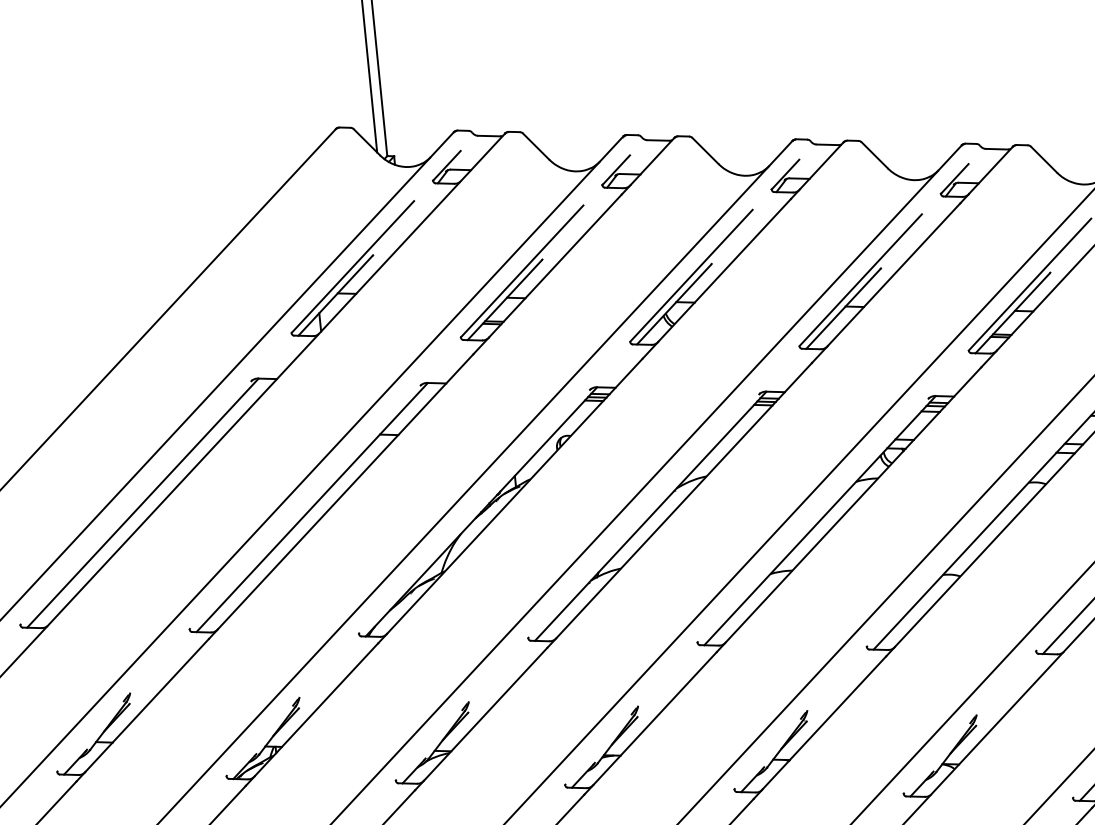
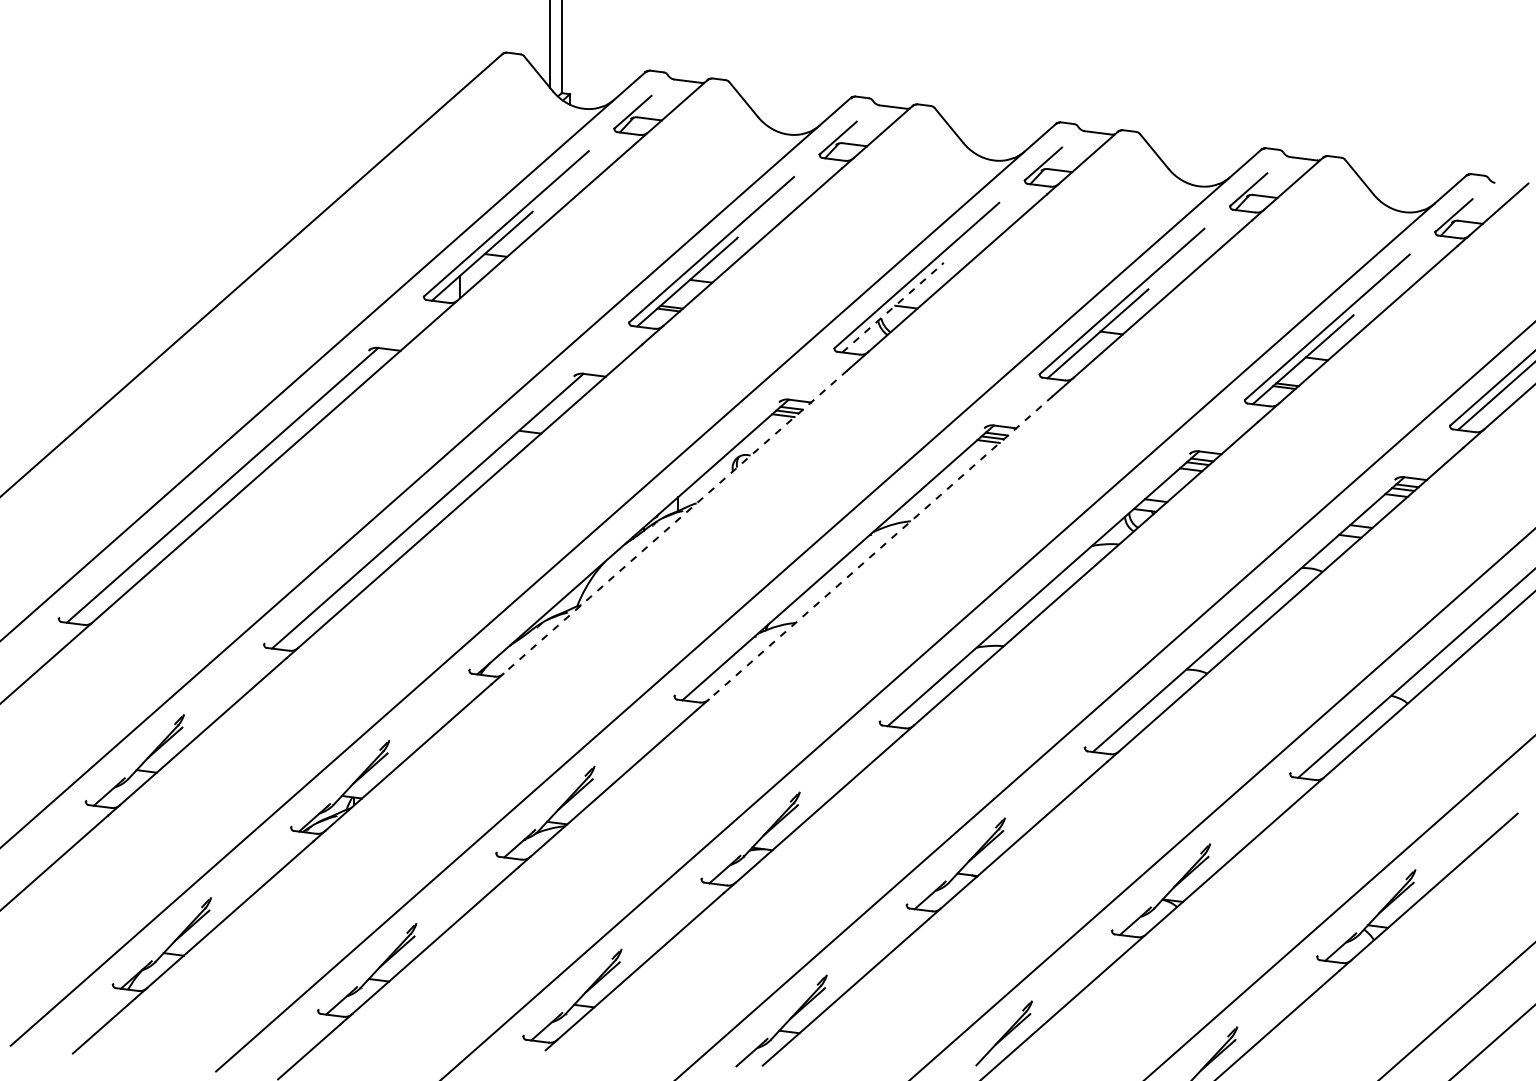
line: (674, 304) -> (892, 308), solid -> dashed
line: (514, 496) -> (675, 522), solid -> dashed
line: (684, 501) -> (880, 548), solid -> dashed

